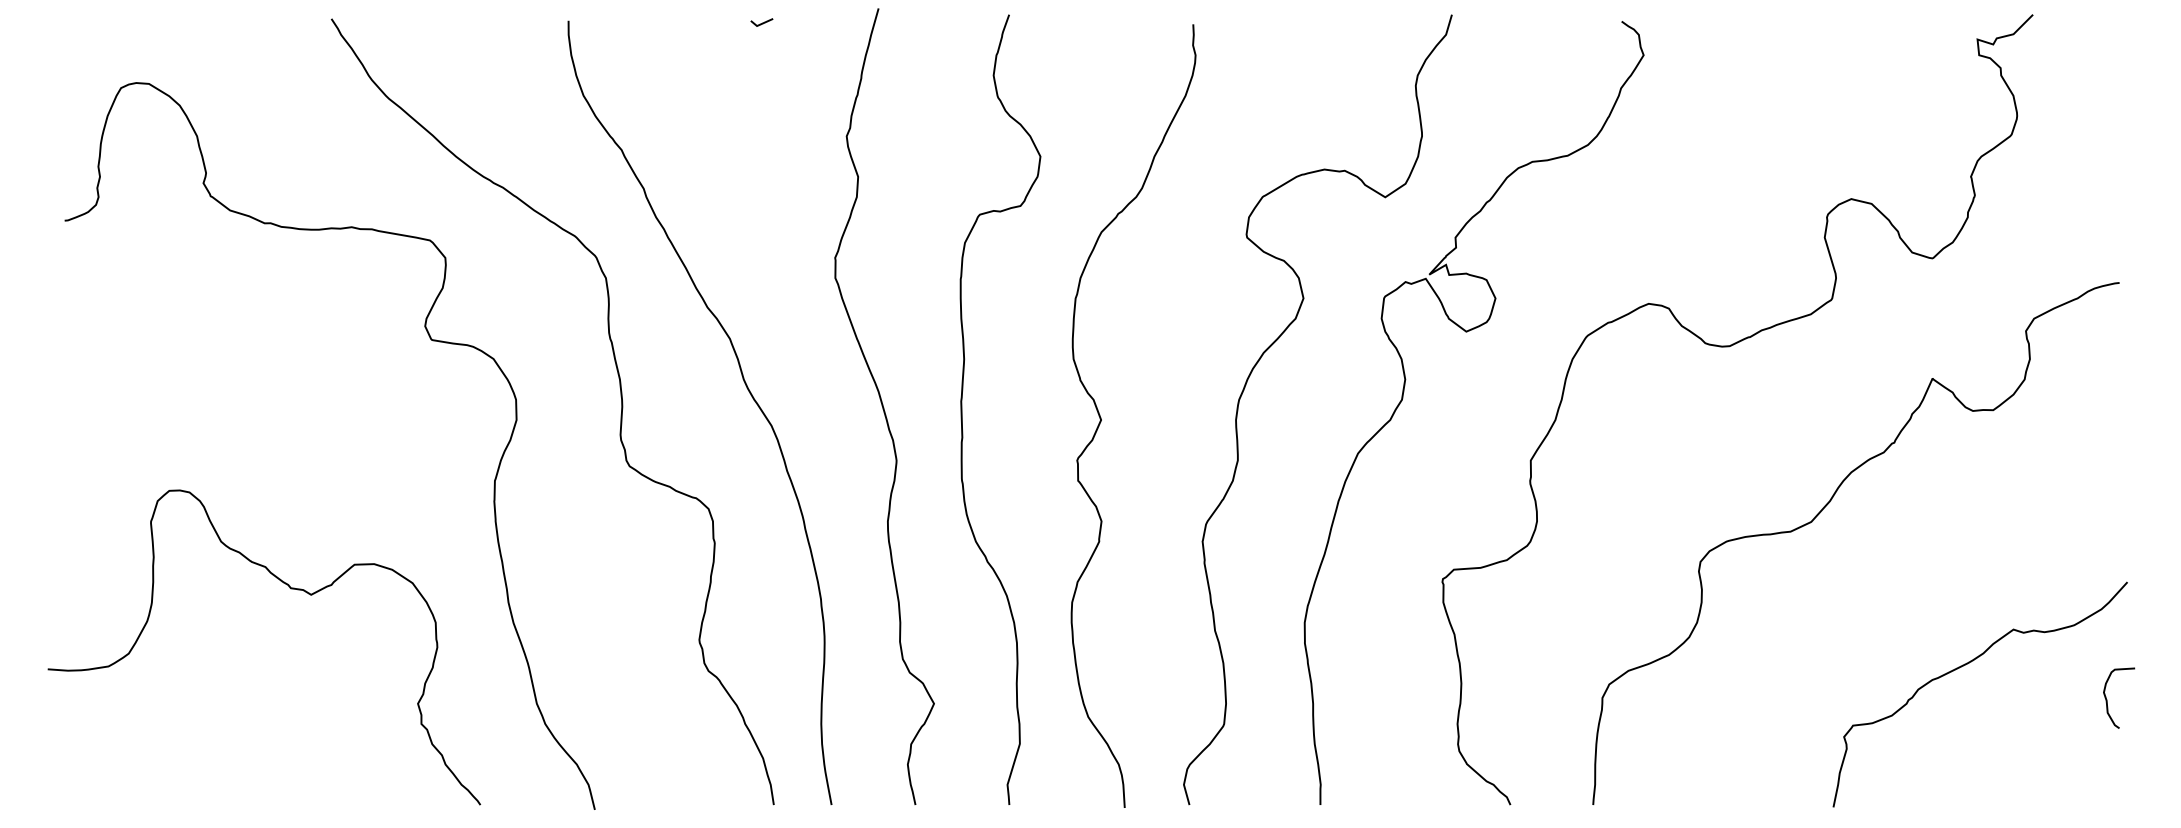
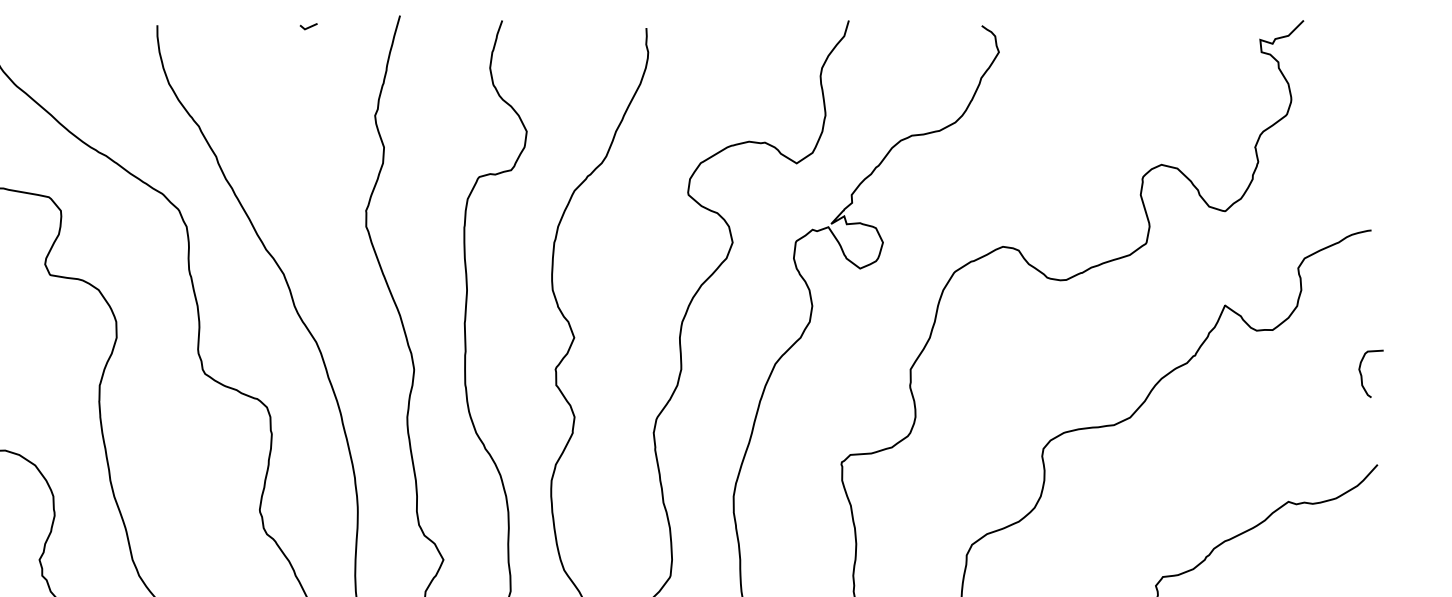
curve: (2107, 699) -> (1362, 374), moved

